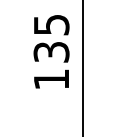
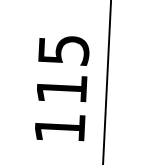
text: (51, 52) -> (61, 89), 135 -> 115

